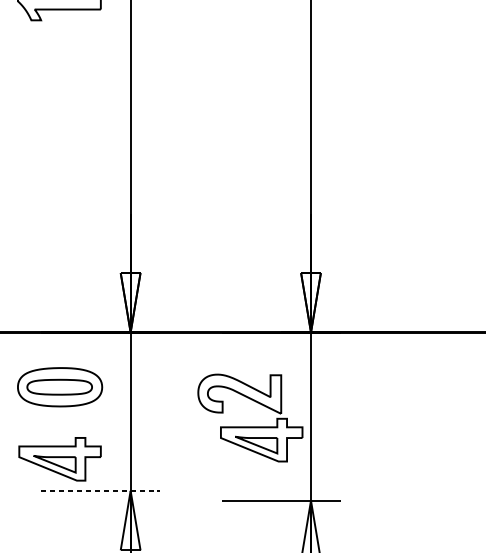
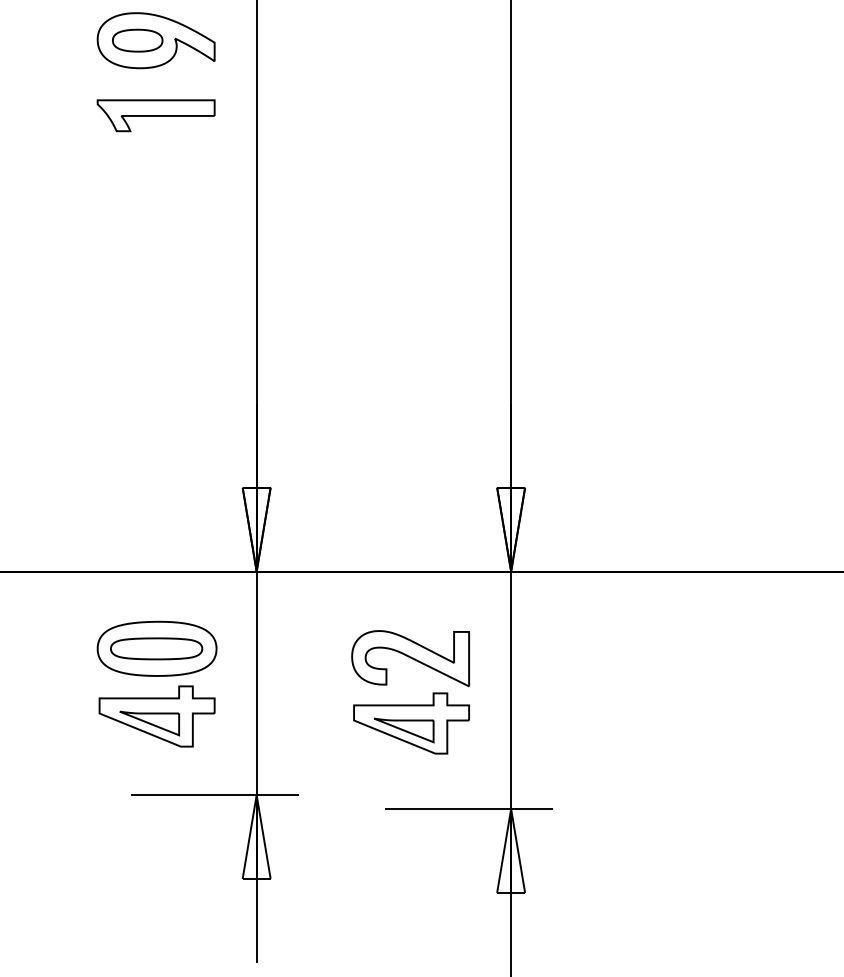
part: (261, 440) -> (411, 723), moved
part: (59, 459) -> (156, 716), moved
line: (100, 491) -> (214, 795), dashed -> solid

